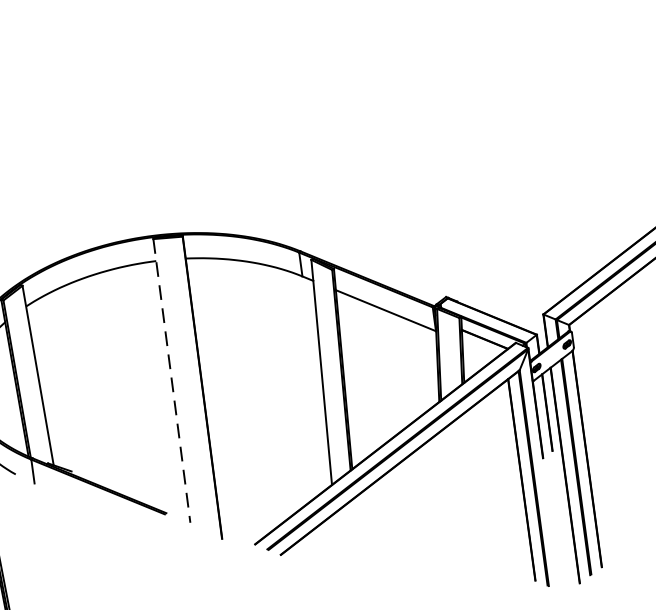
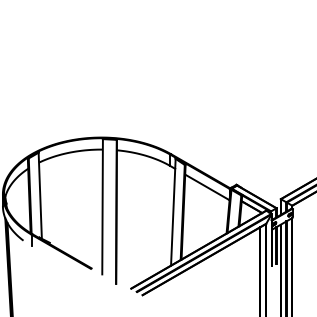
line: (171, 380) -> (102, 206), dashed -> solid

